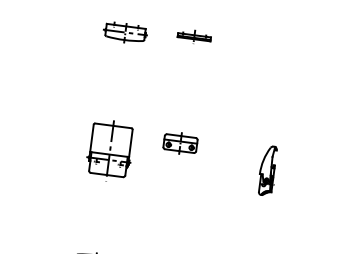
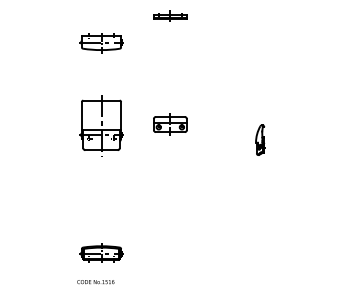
part: (125, 33) -> (101, 43), moved
part: (110, 150) -> (101, 125), moved
part: (267, 170) -> (260, 139), size x0.6

